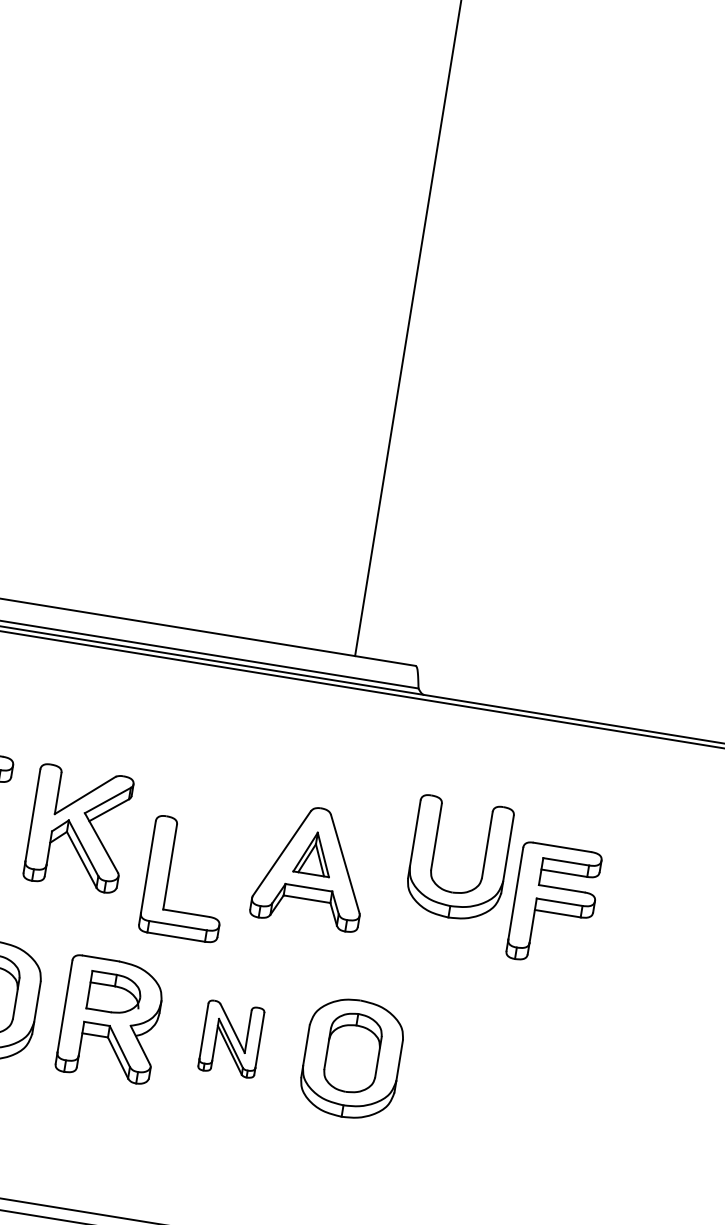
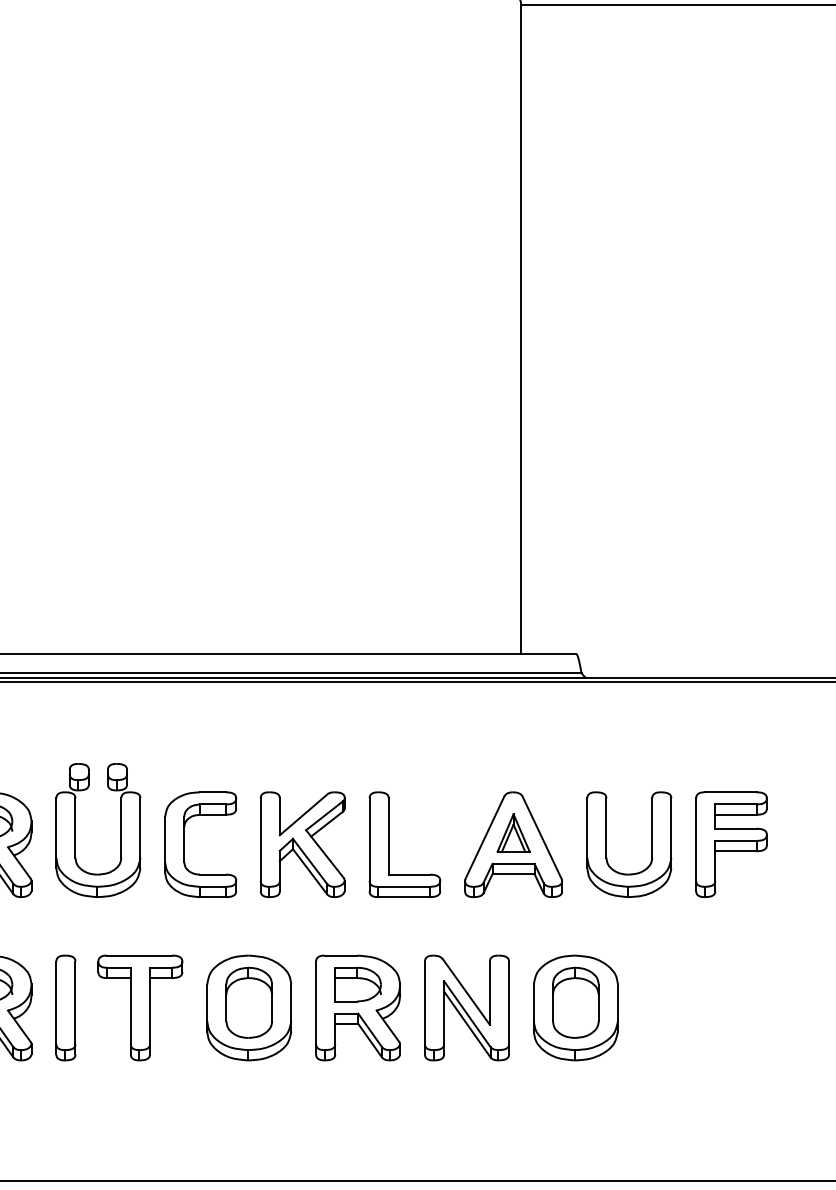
part: (483, 863) -> (651, 844), moved
part: (169, 876) -> (389, 844), moved
part: (230, 1038) -> (466, 1007), size x1.67

